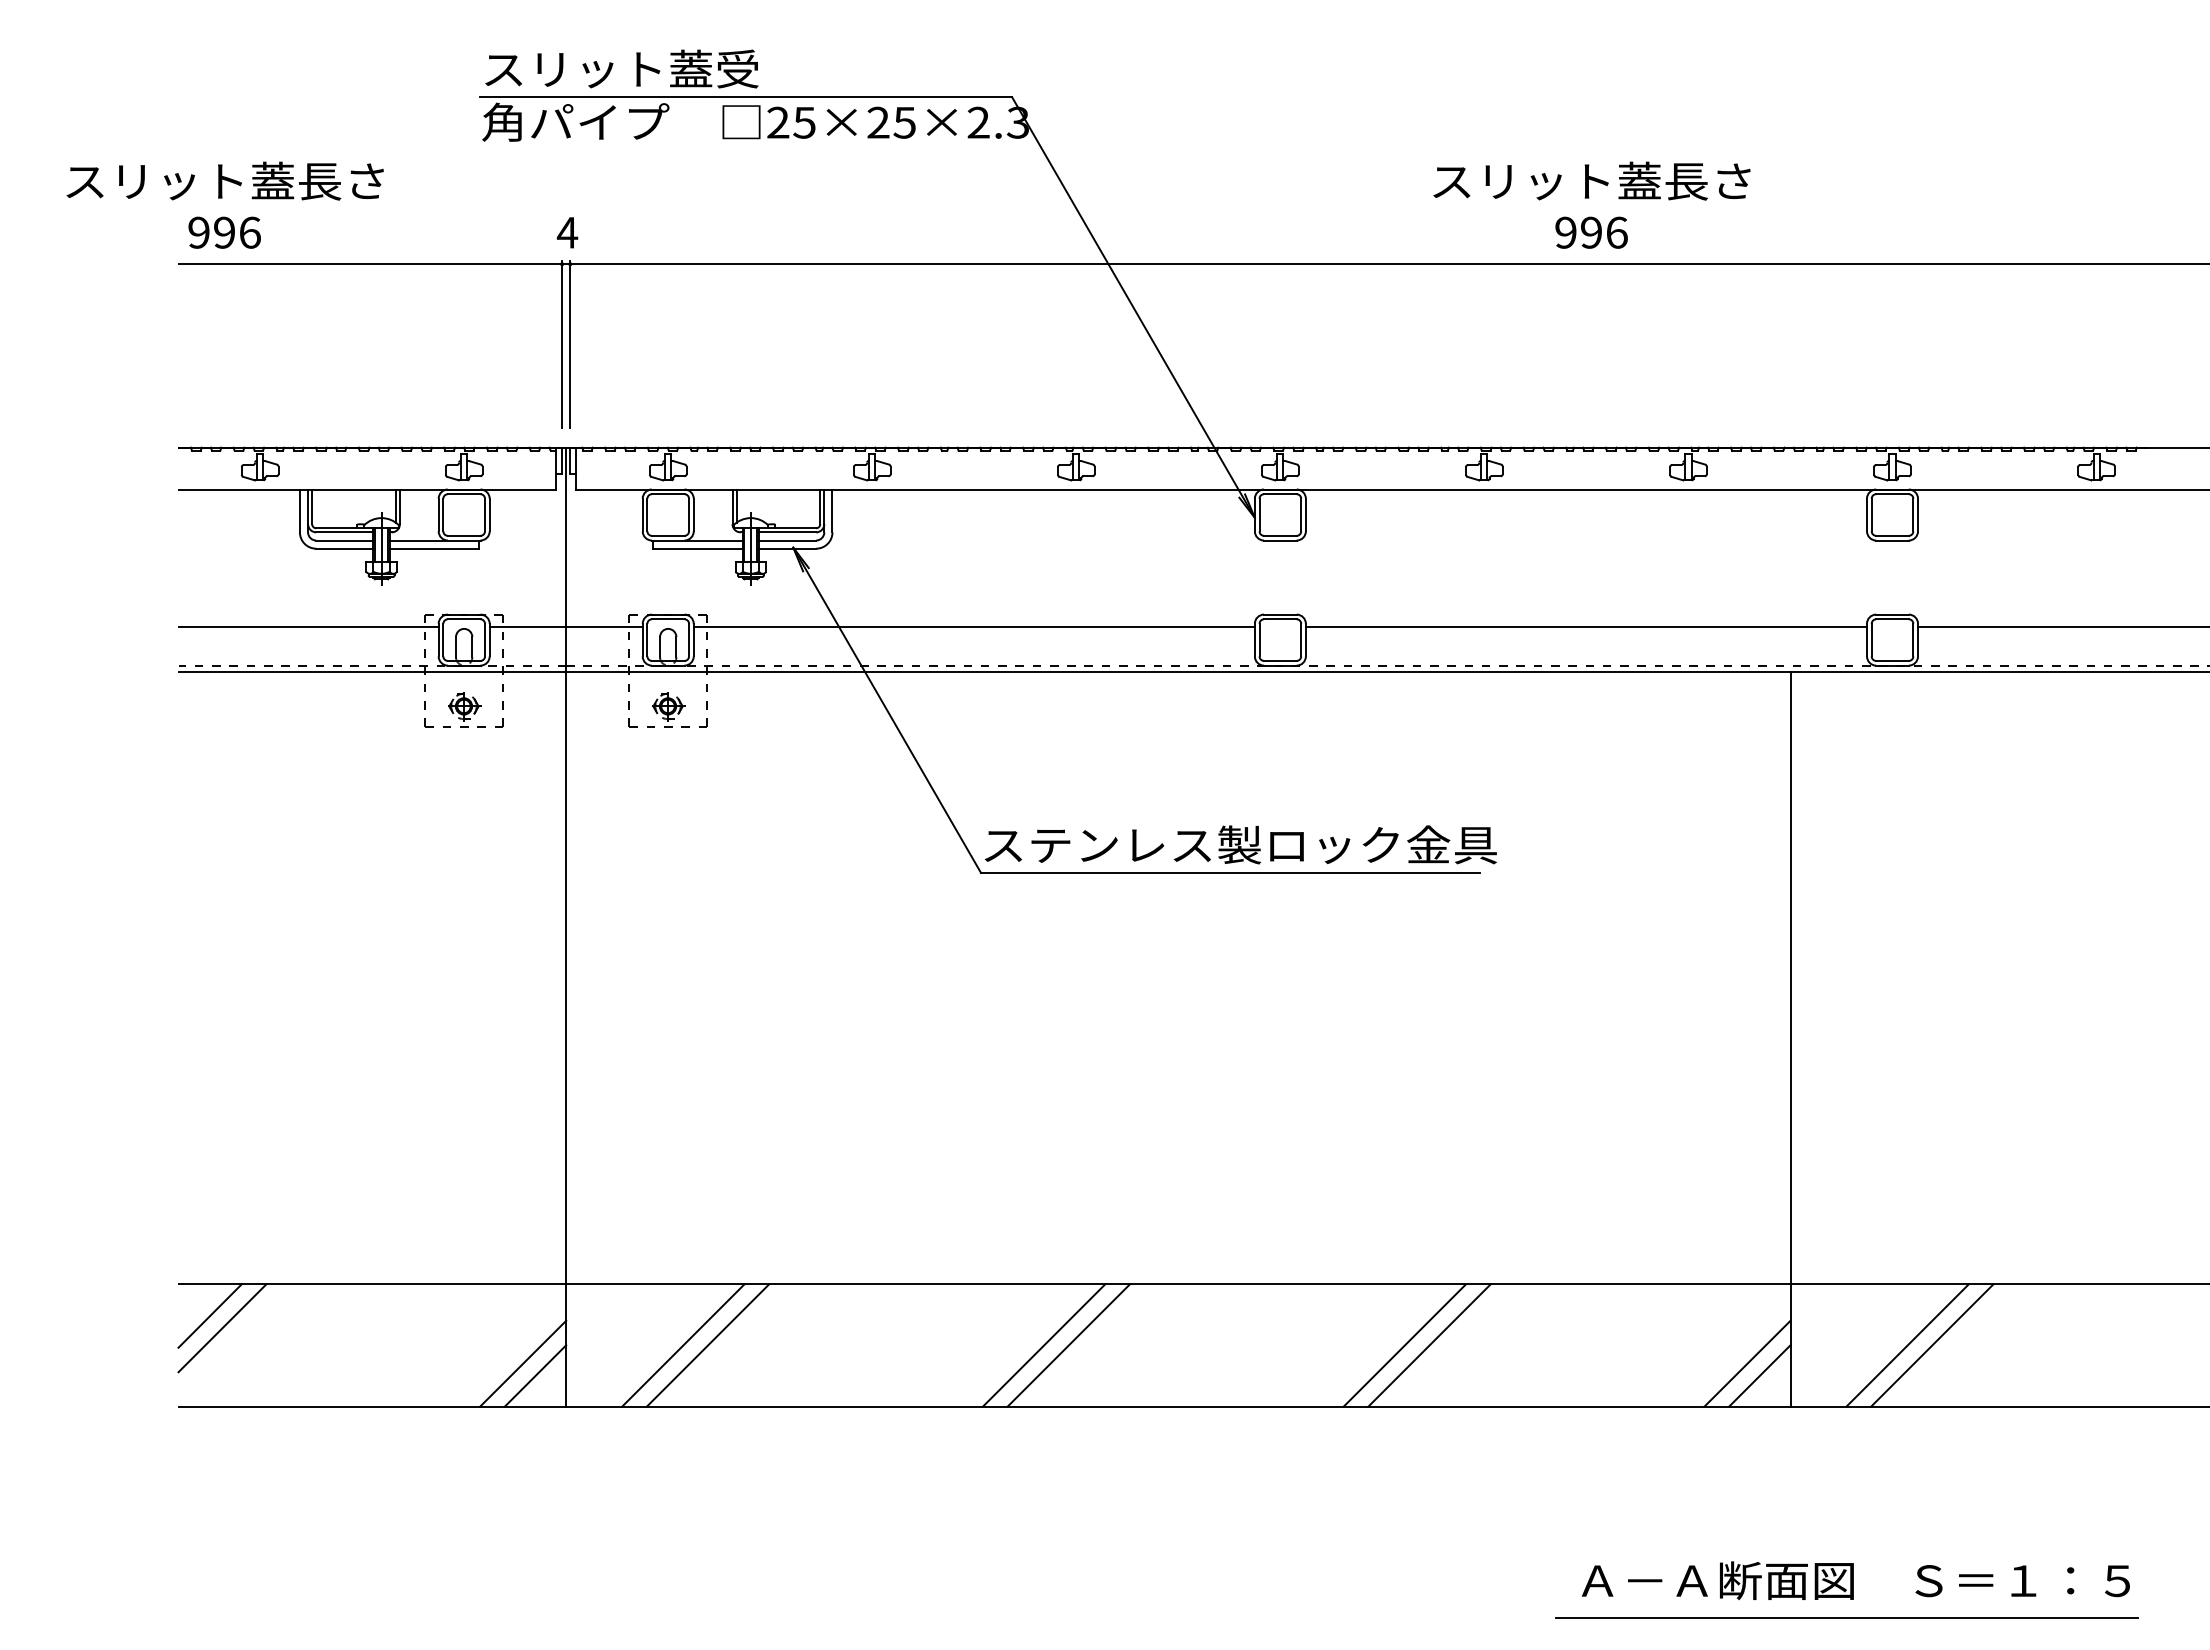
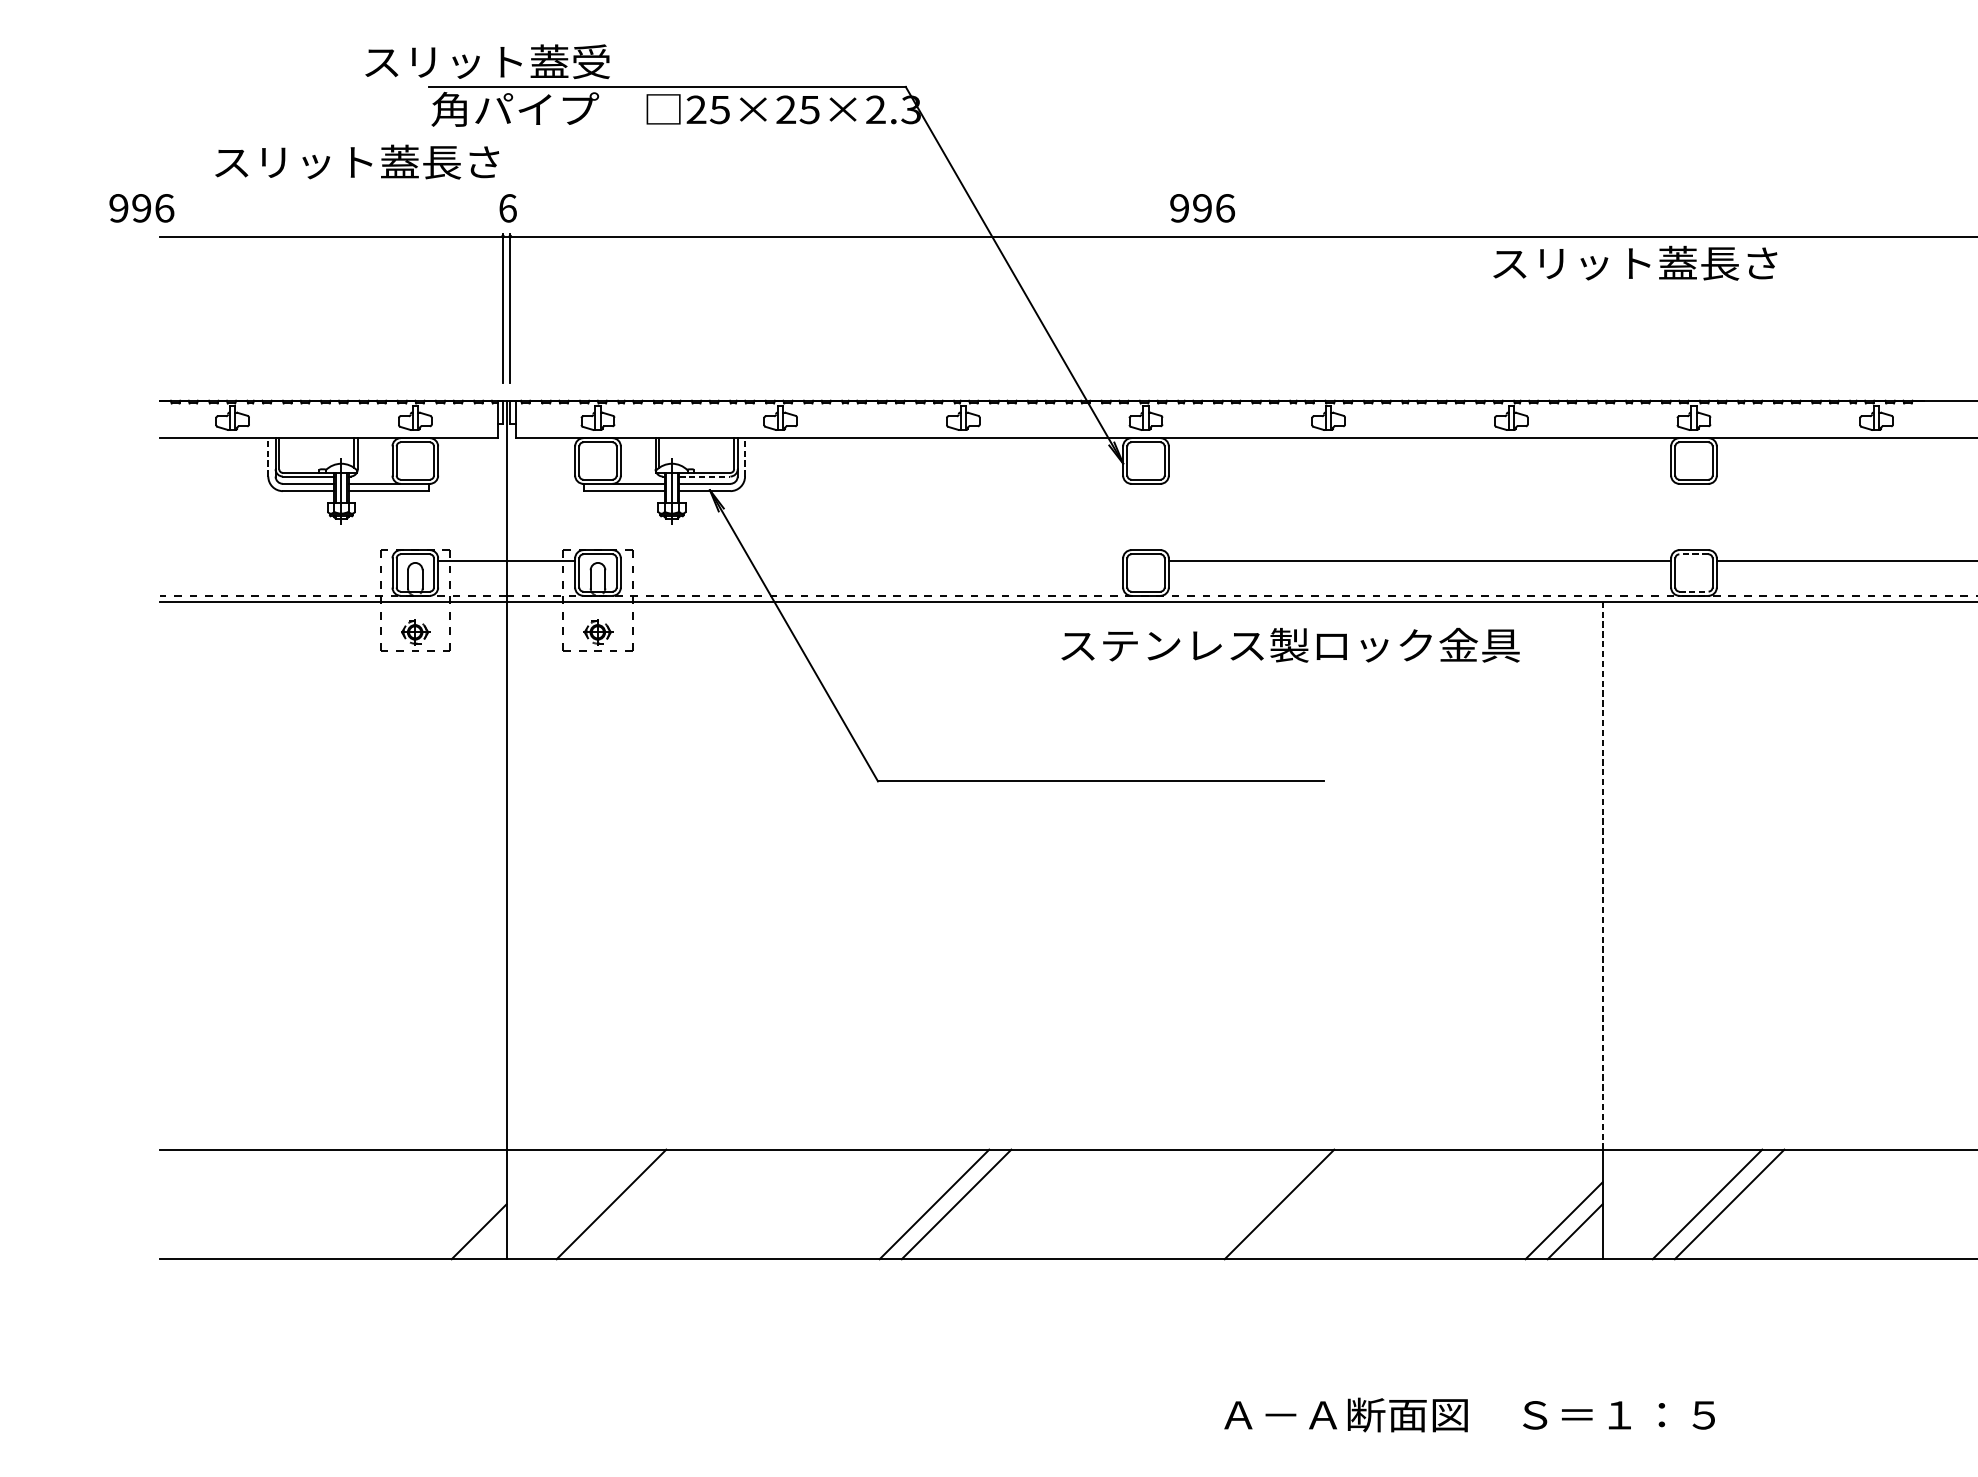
text: (621, 68) -> (487, 61), moved
text: (224, 180) -> (356, 161), moved
text: (1591, 180) -> (1634, 262), moved
text: (224, 232) -> (141, 208), moved
text: (567, 232) -> (507, 208), 4 -> 6
text: (1591, 232) -> (1202, 208), moved
line: (299, 510) -> (267, 456), solid -> dashed
line: (832, 510) -> (745, 456), solid -> dashed
line: (787, 532) -> (704, 476), solid -> dashed
line: (1892, 619) -> (1693, 554), solid -> dashed
line: (308, 627) -> (275, 561), removed
line: (973, 627) -> (871, 561), removed
line: (1893, 660) -> (1694, 591), solid -> dashed
text: (1240, 844) -> (1290, 644), moved
line: (1790, 977) -> (1602, 875), solid -> dashed
line: (209, 1315) -> (187, 1177), removed
line: (222, 1328) -> (198, 1189), removed
line: (707, 1345) -> (633, 1204), removed
line: (1404, 1345) -> (1257, 1204), removed
line: (523, 1363) -> (468, 1220), removed
text: (1855, 1580) -> (1469, 1414), moved
line: (1846, 1617) -> (1652, 1447), removed

